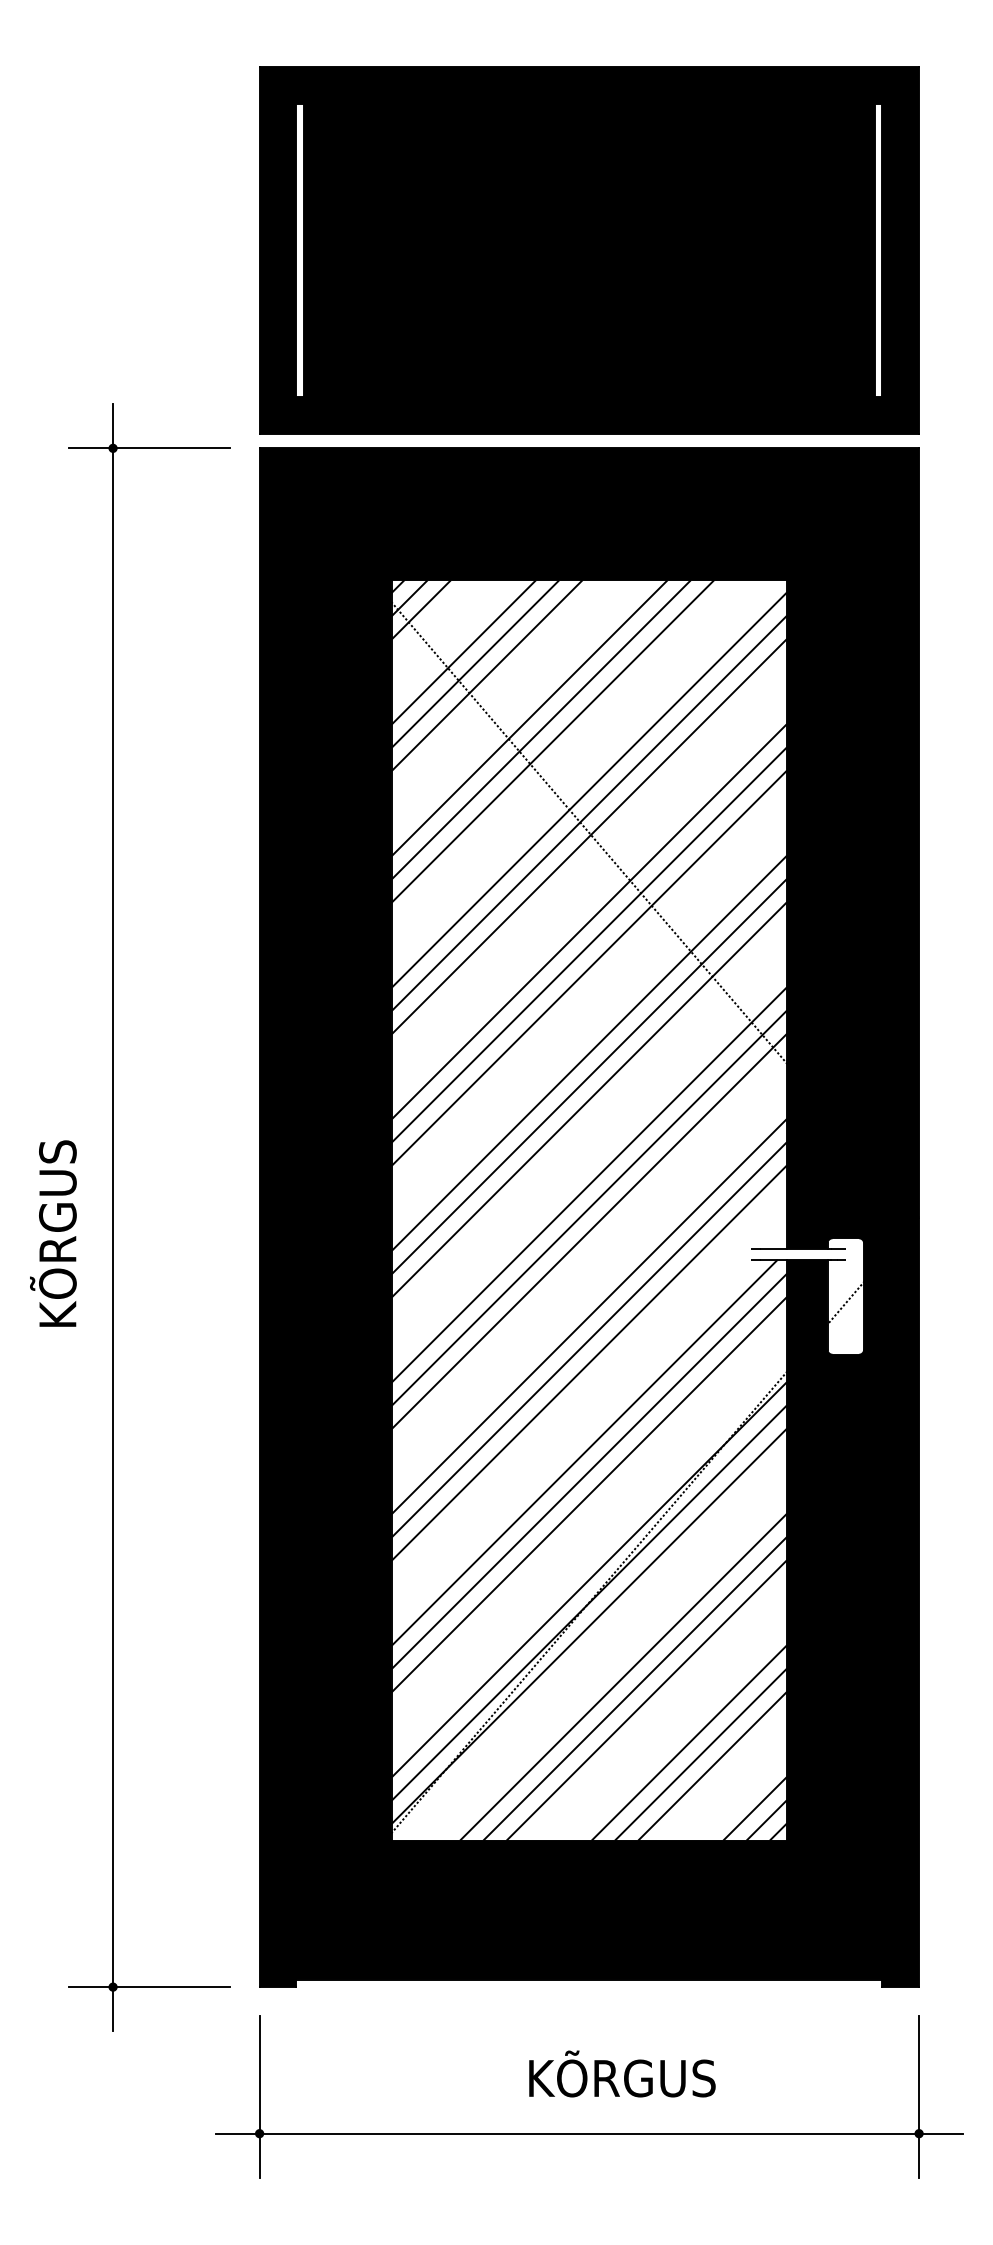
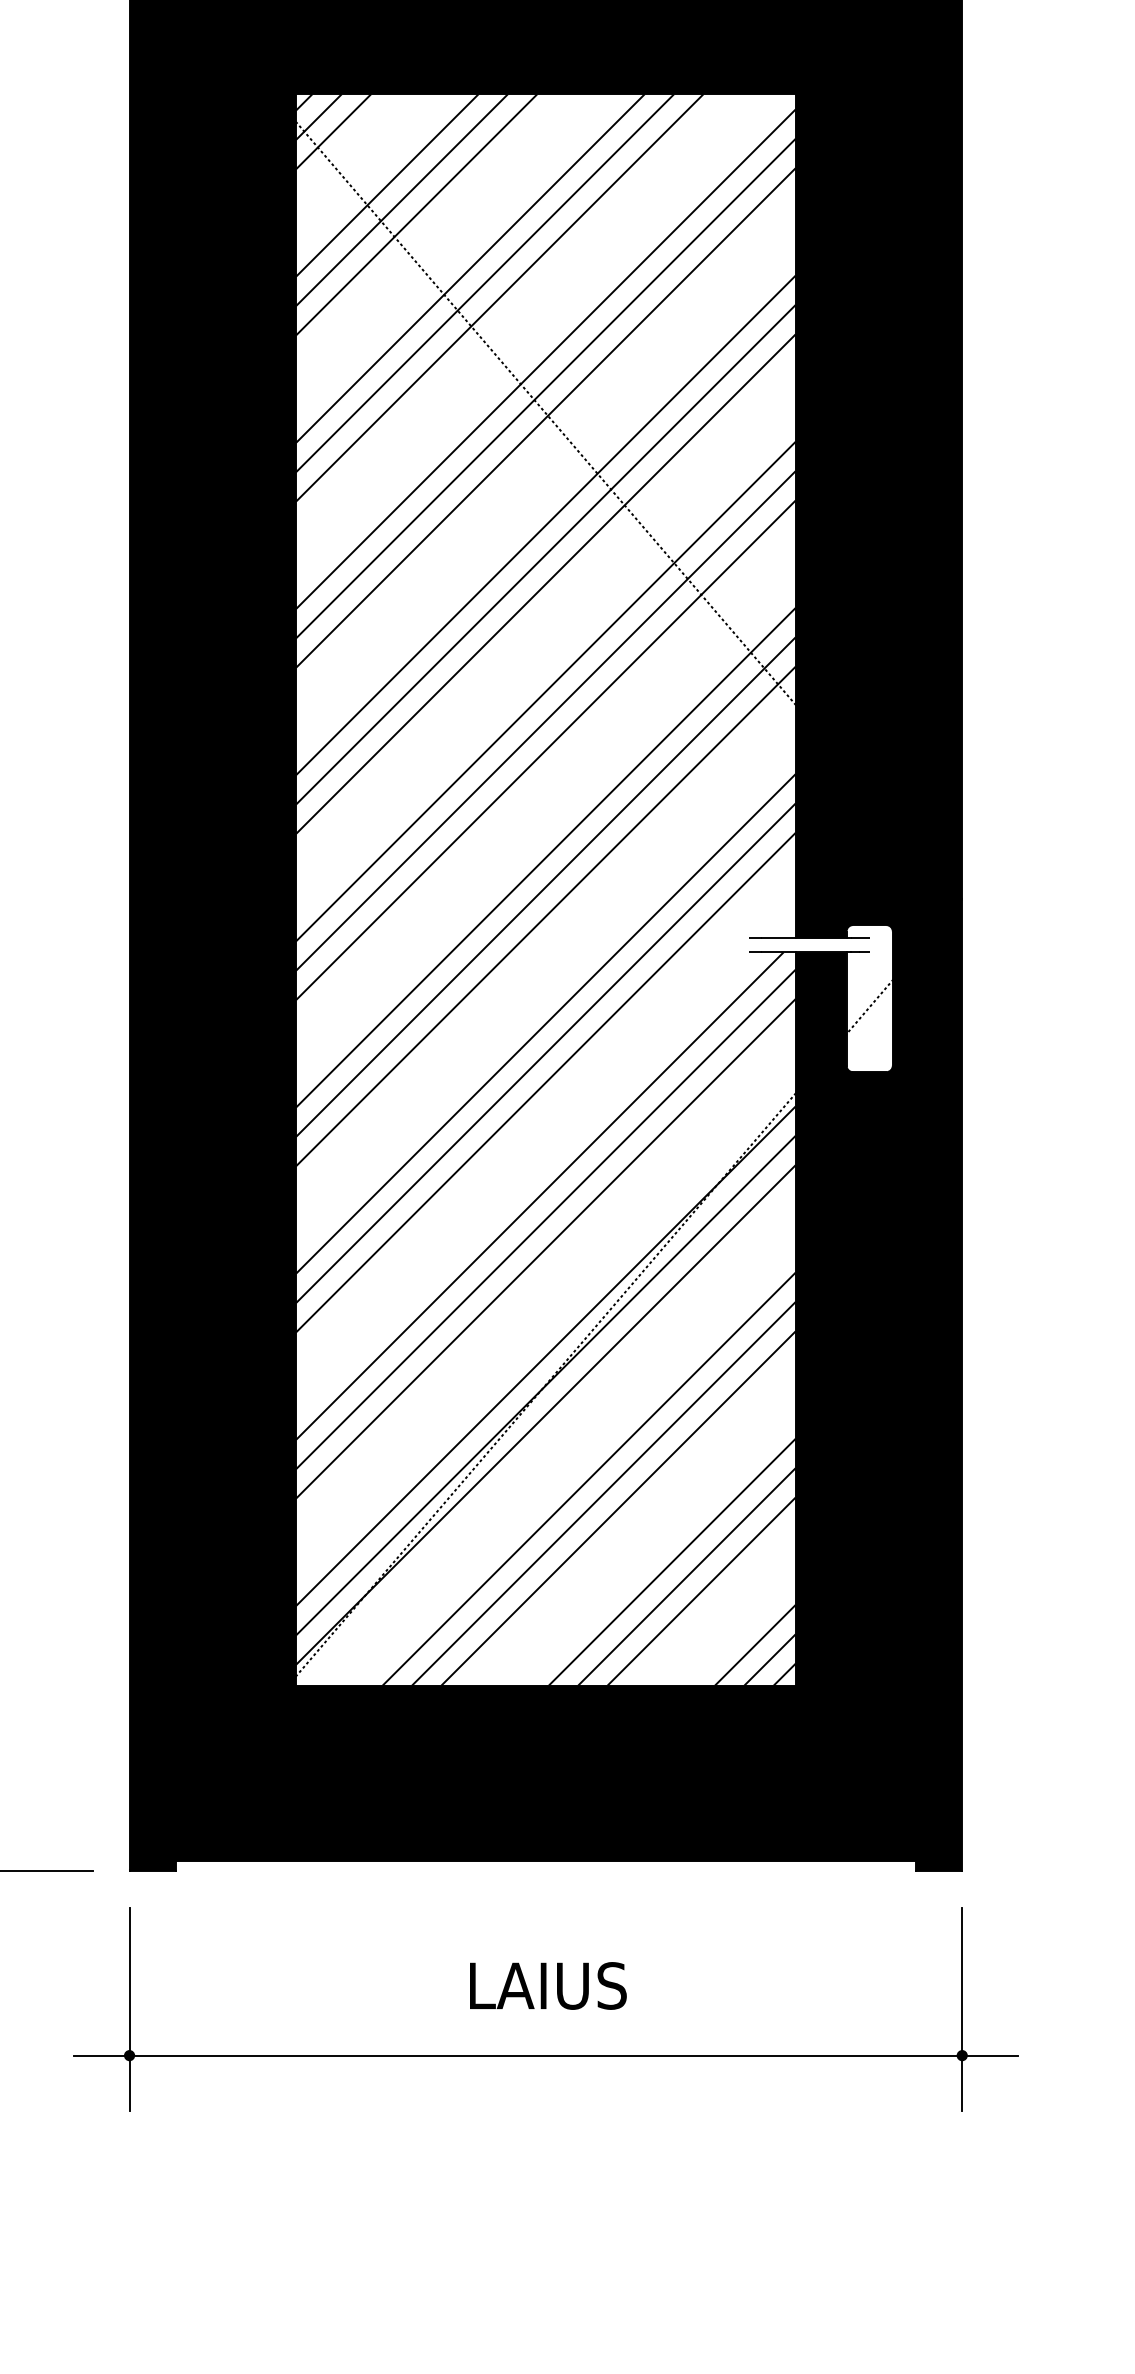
text: (624, 2073) -> (590, 1979), KÕRGUS -> LAIUS

